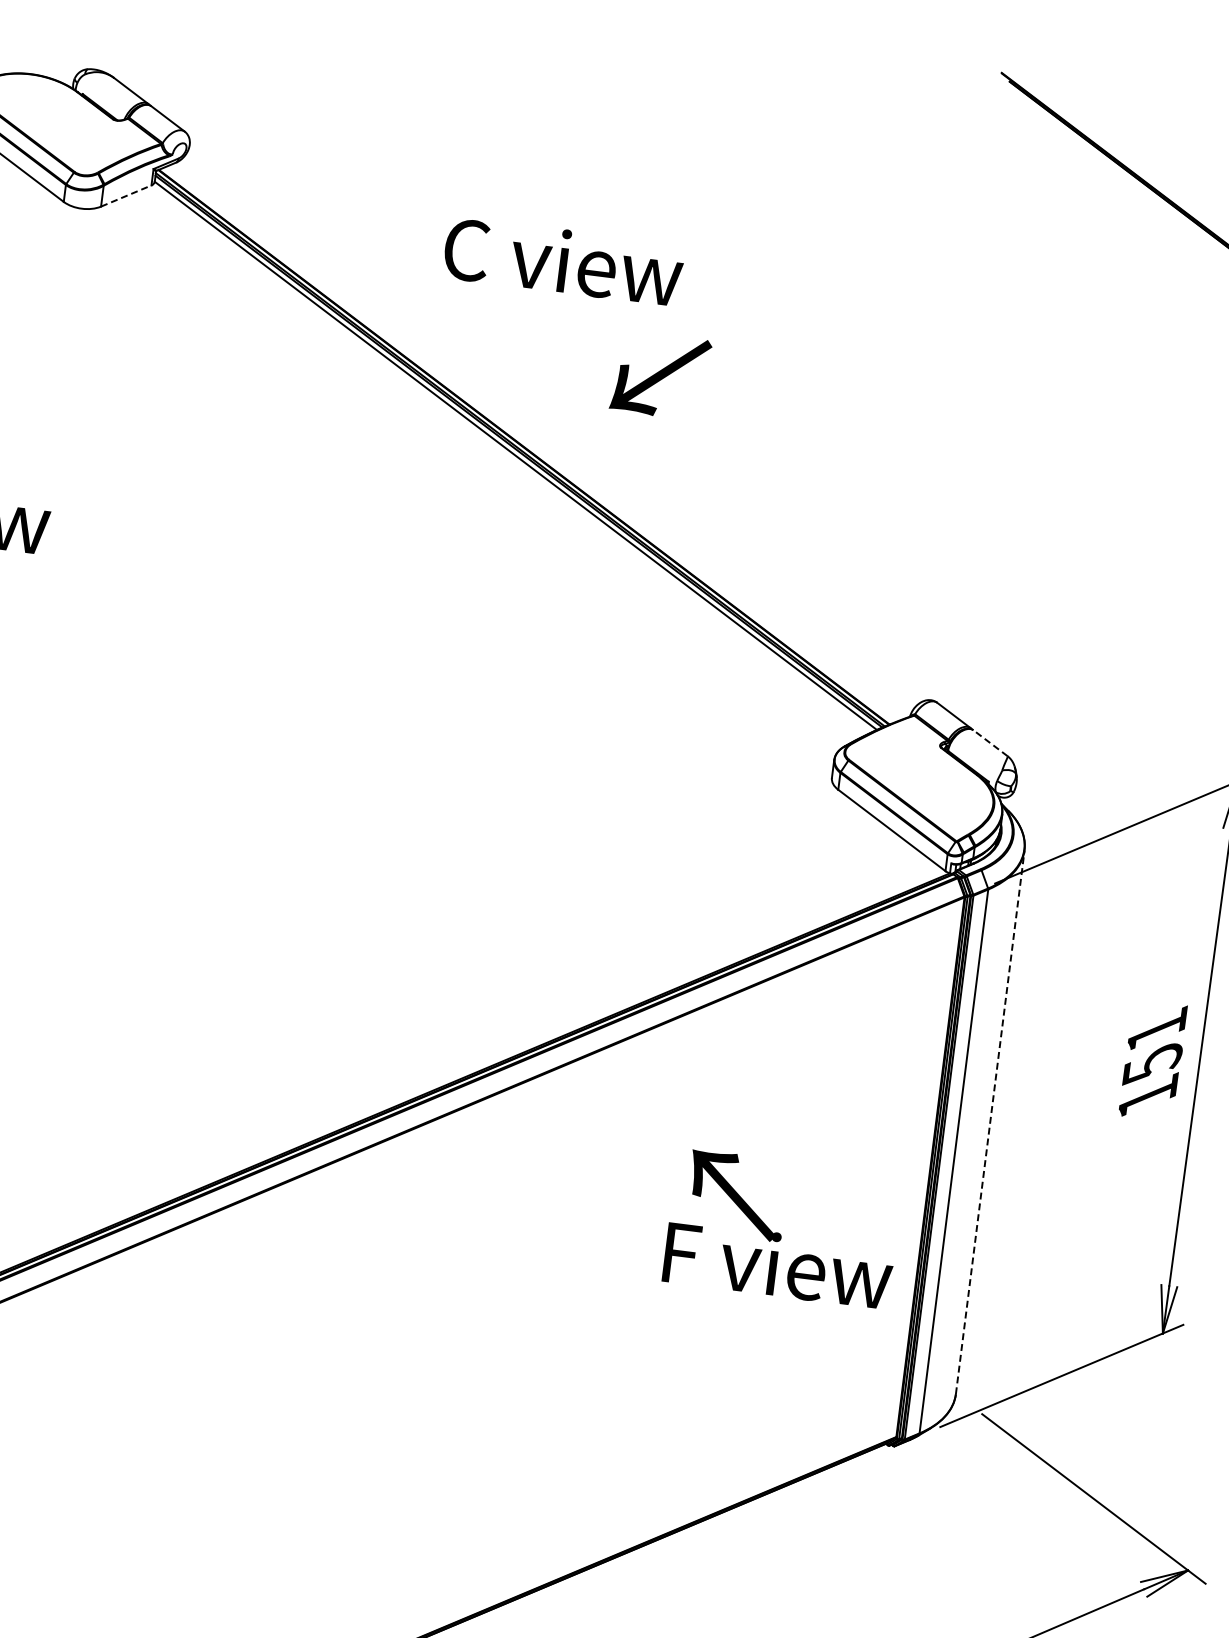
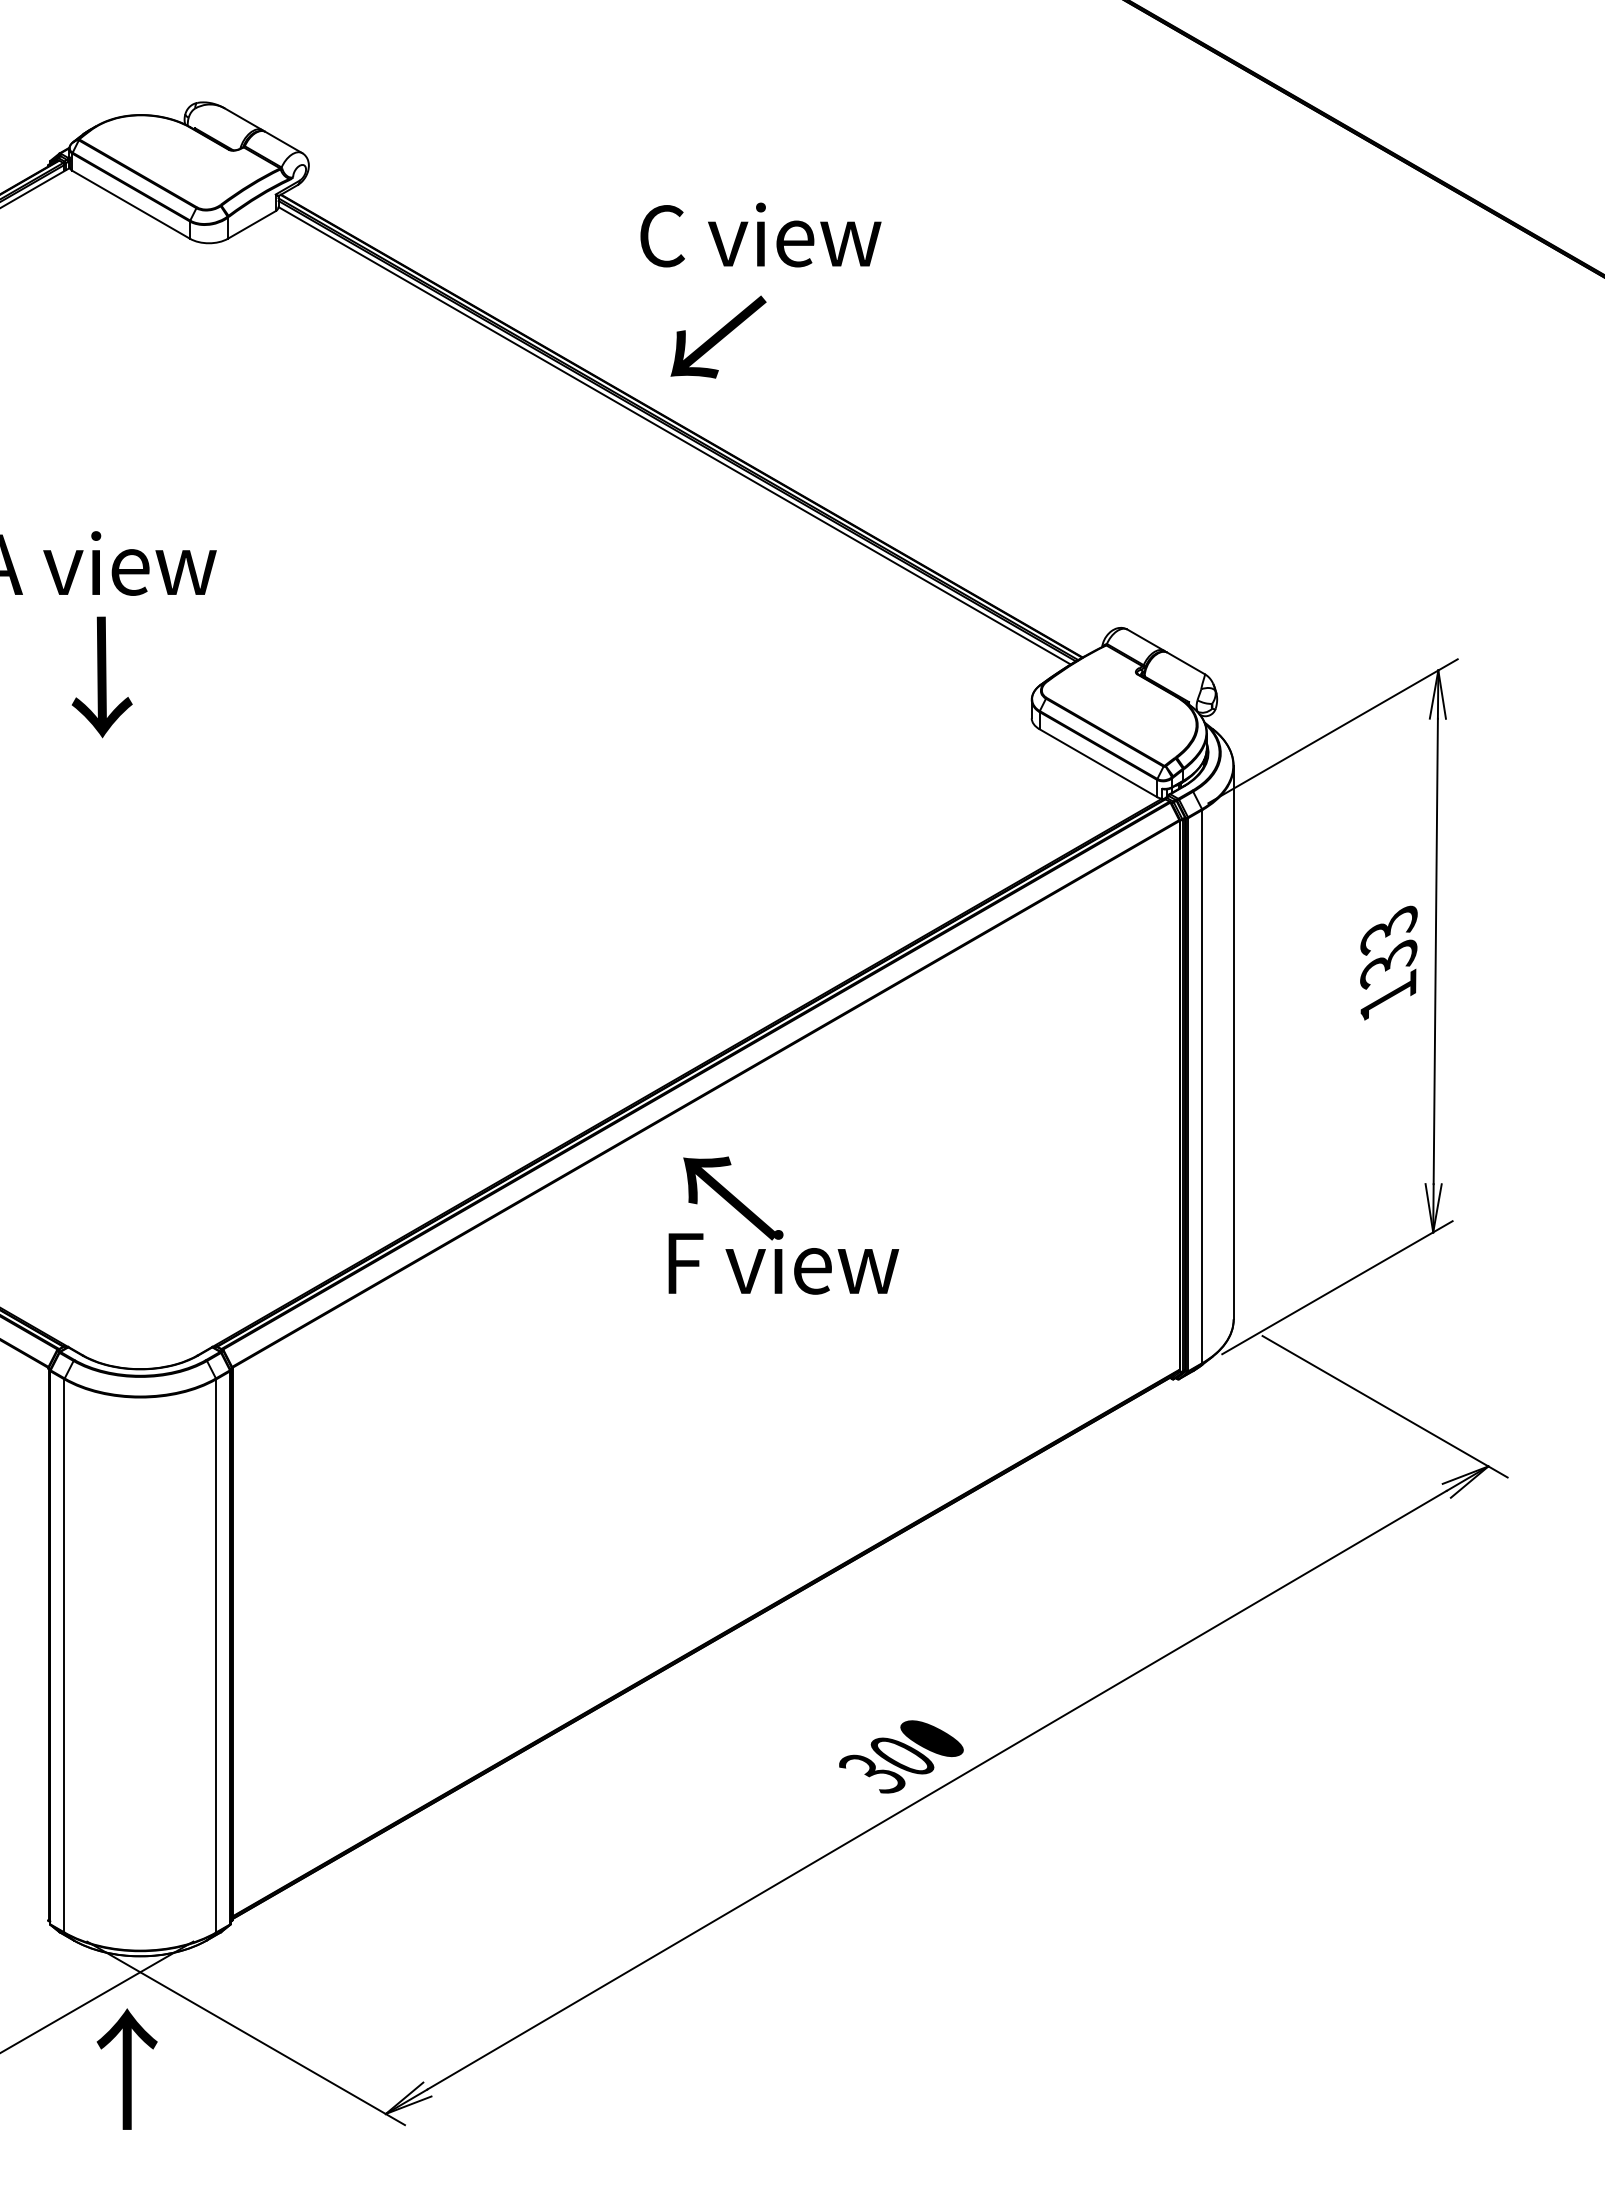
line: (126, 195) -> (251, 224), dashed -> solid
text: (563, 260) -> (760, 234), moved
text: (660, 374) -> (718, 336), moved
line: (990, 743) -> (1186, 663), dashed -> solid
text: (1154, 1045) -> (1388, 945), 151 -> 133
line: (990, 1121) -> (1233, 1042), dashed -> solid
text: (782, 1228) -> (783, 1225), moved

